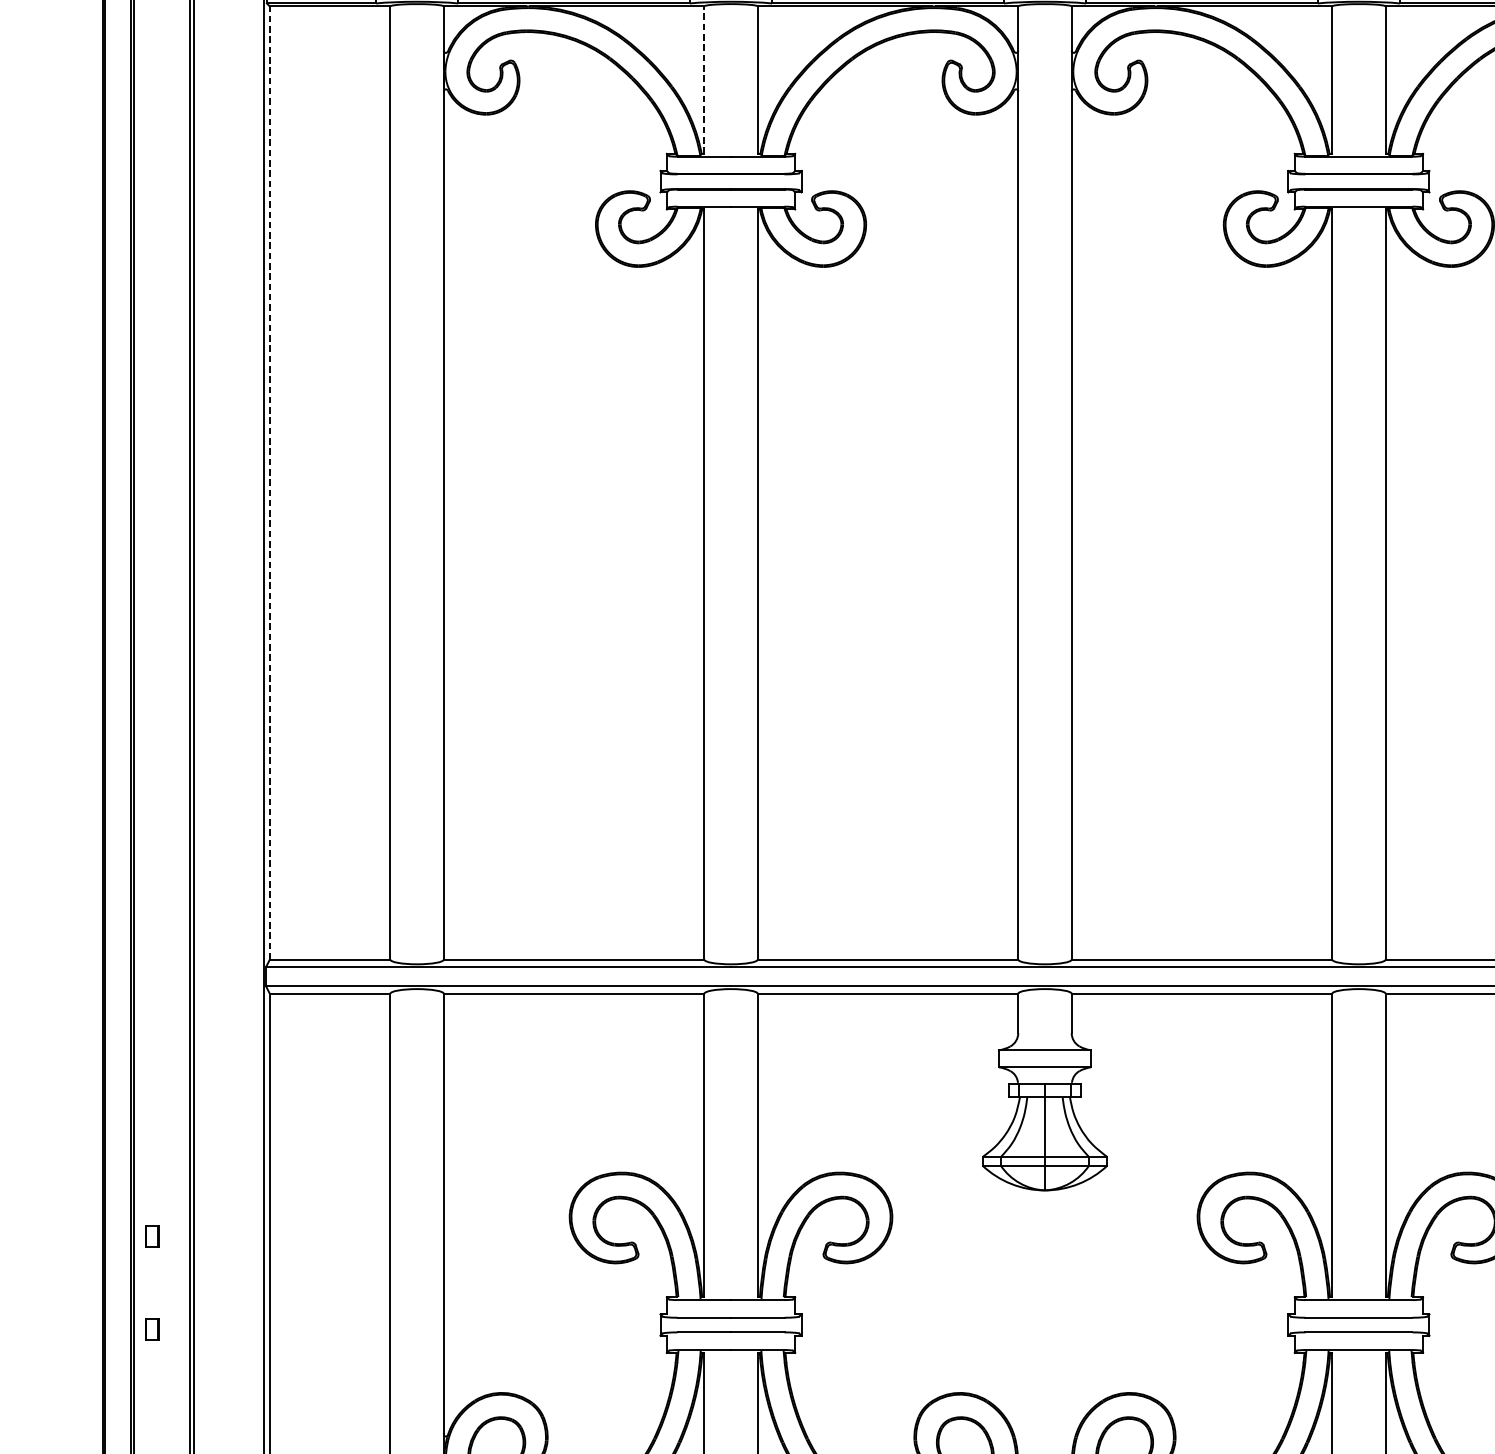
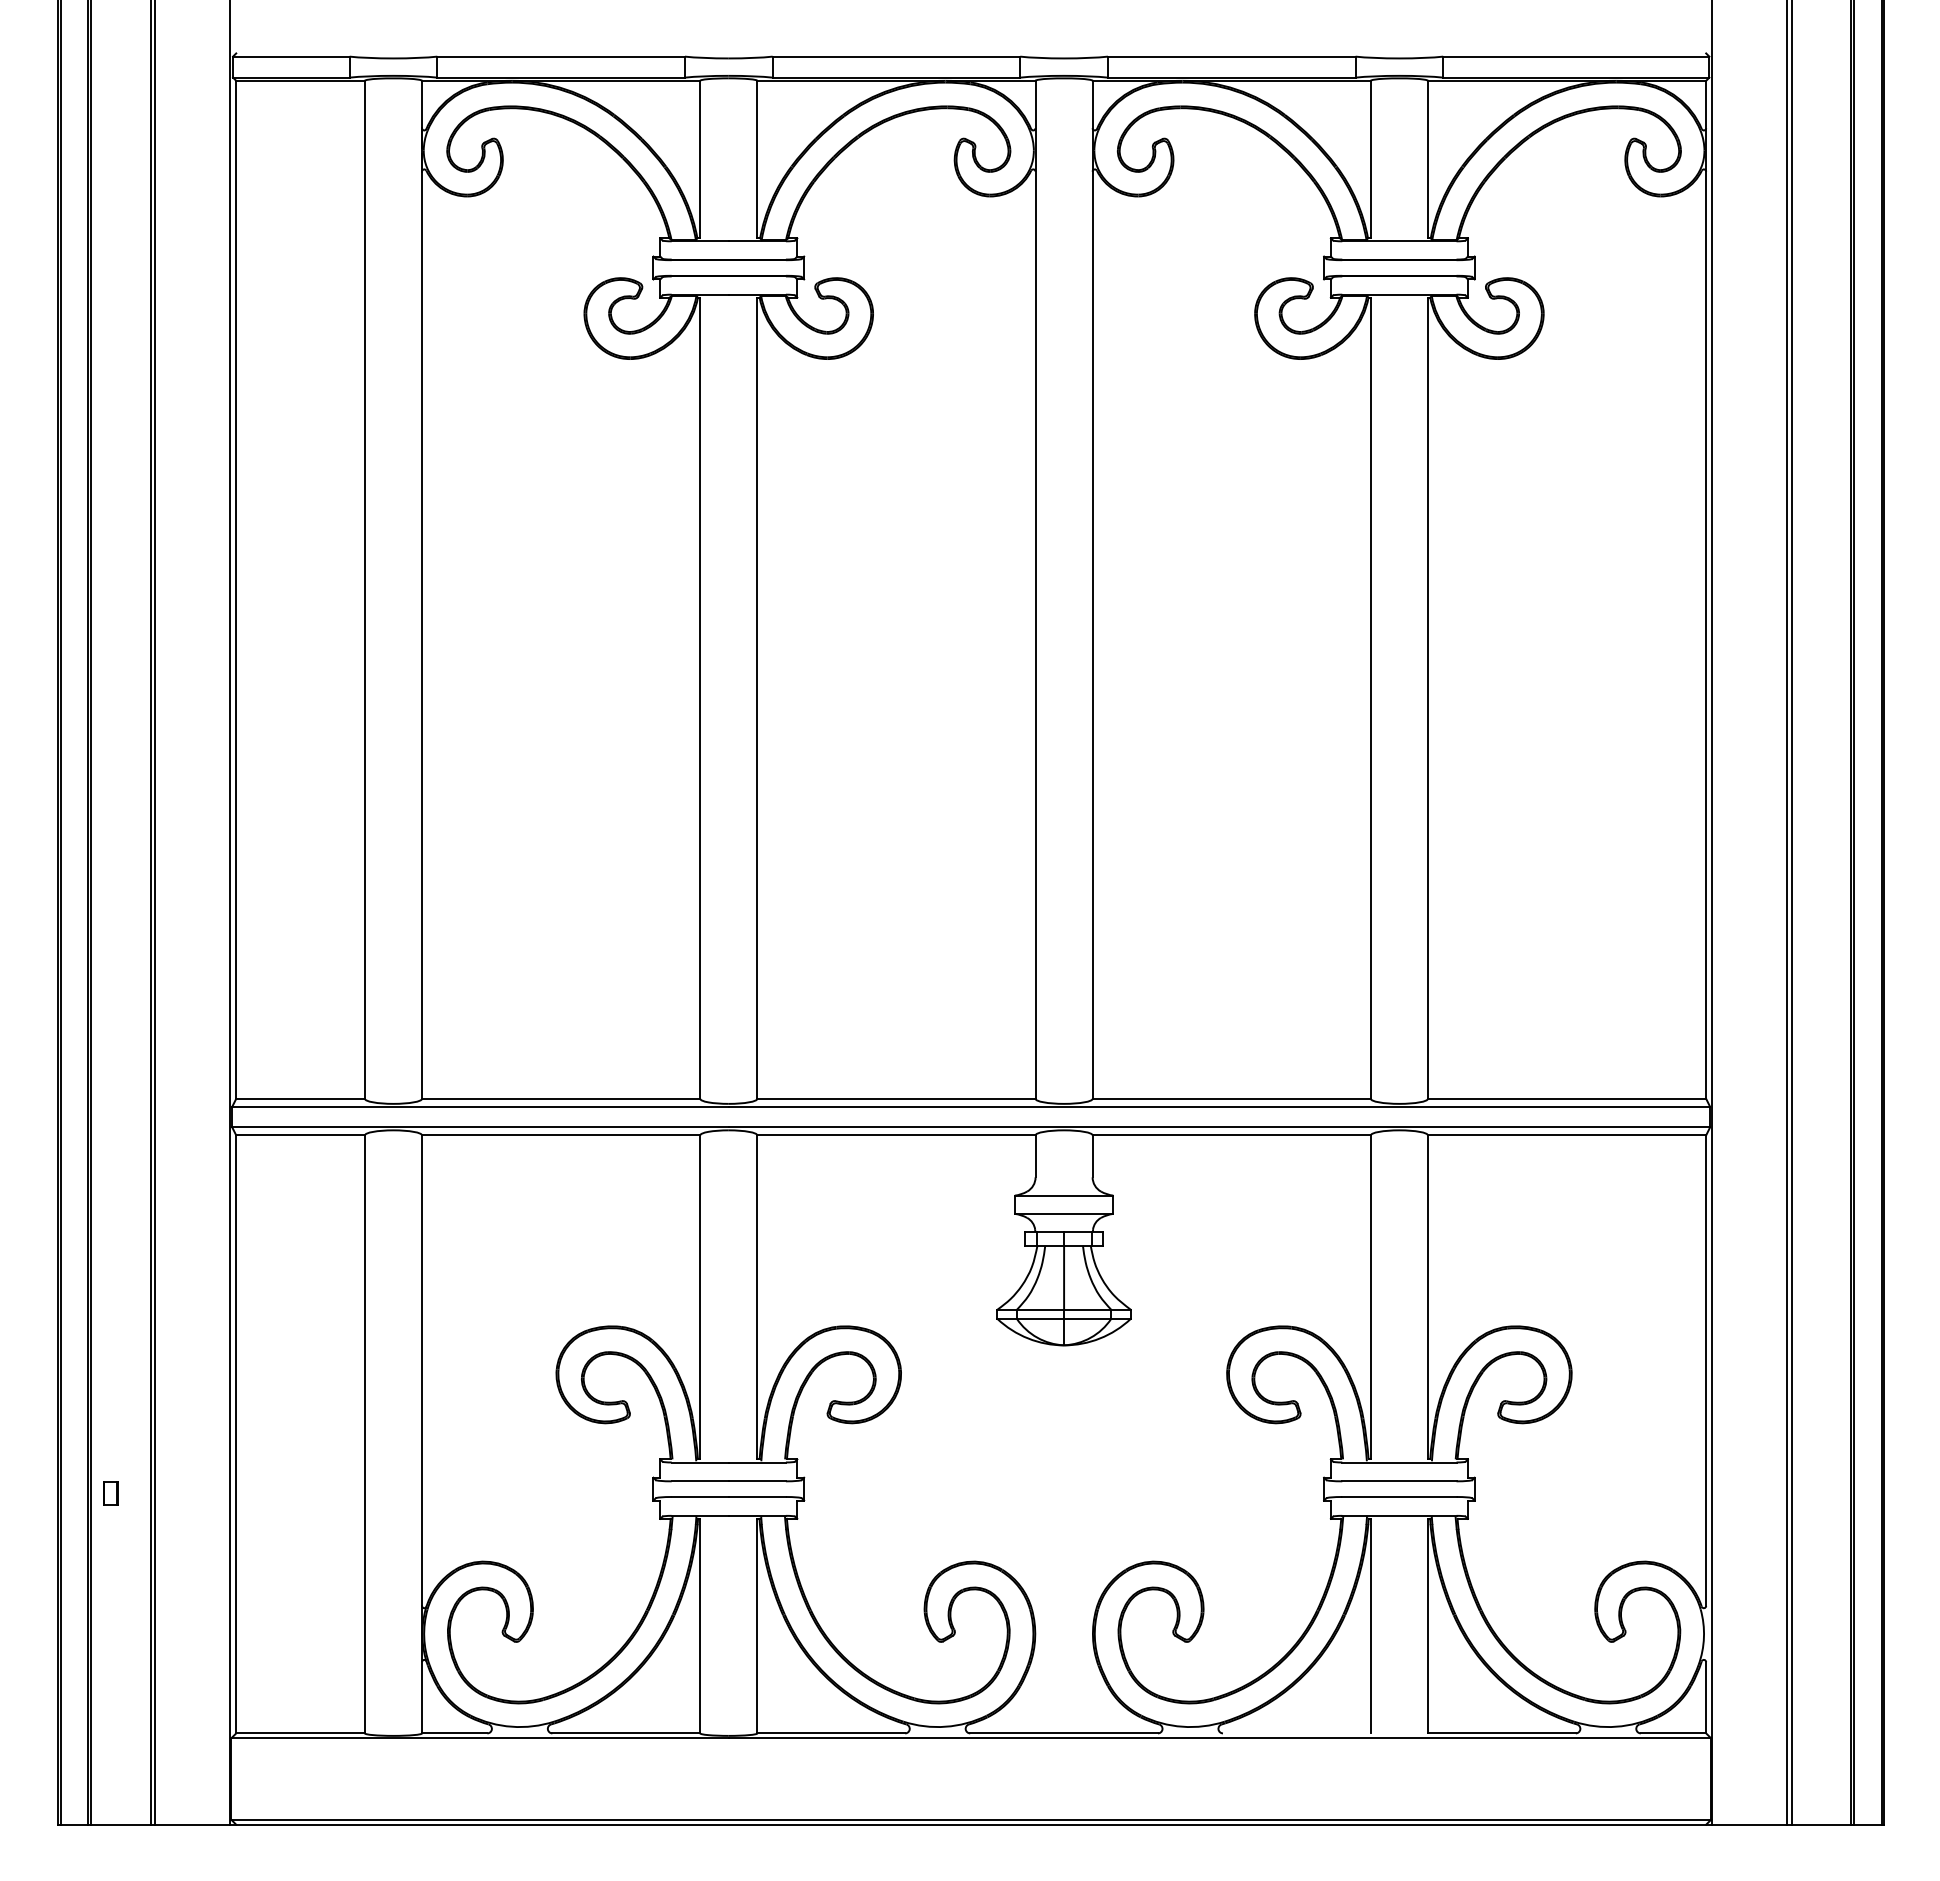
line: (704, 80) -> (700, 159), dashed -> solid
line: (270, 482) -> (236, 589), dashed -> solid
part: (152, 1236) -> (110, 1394), removed

